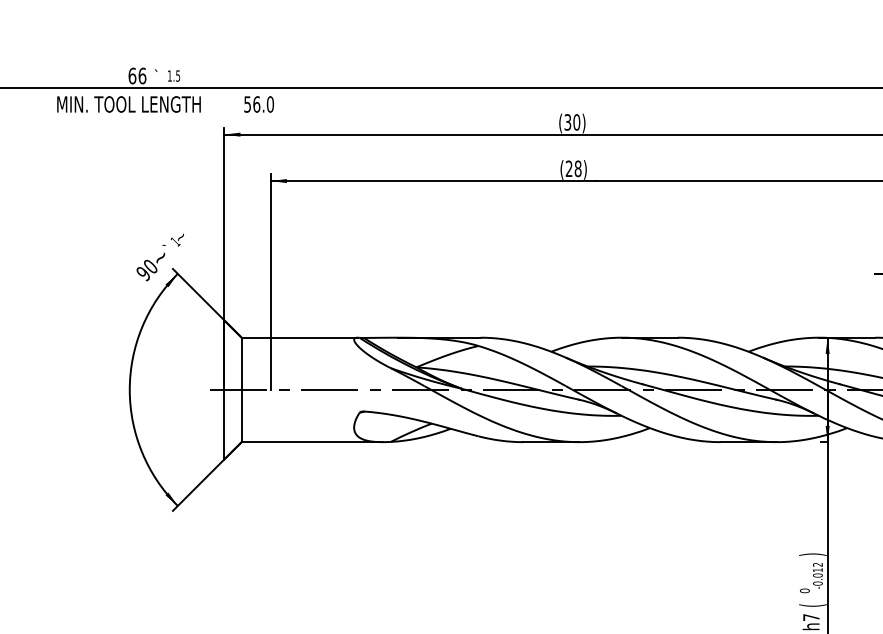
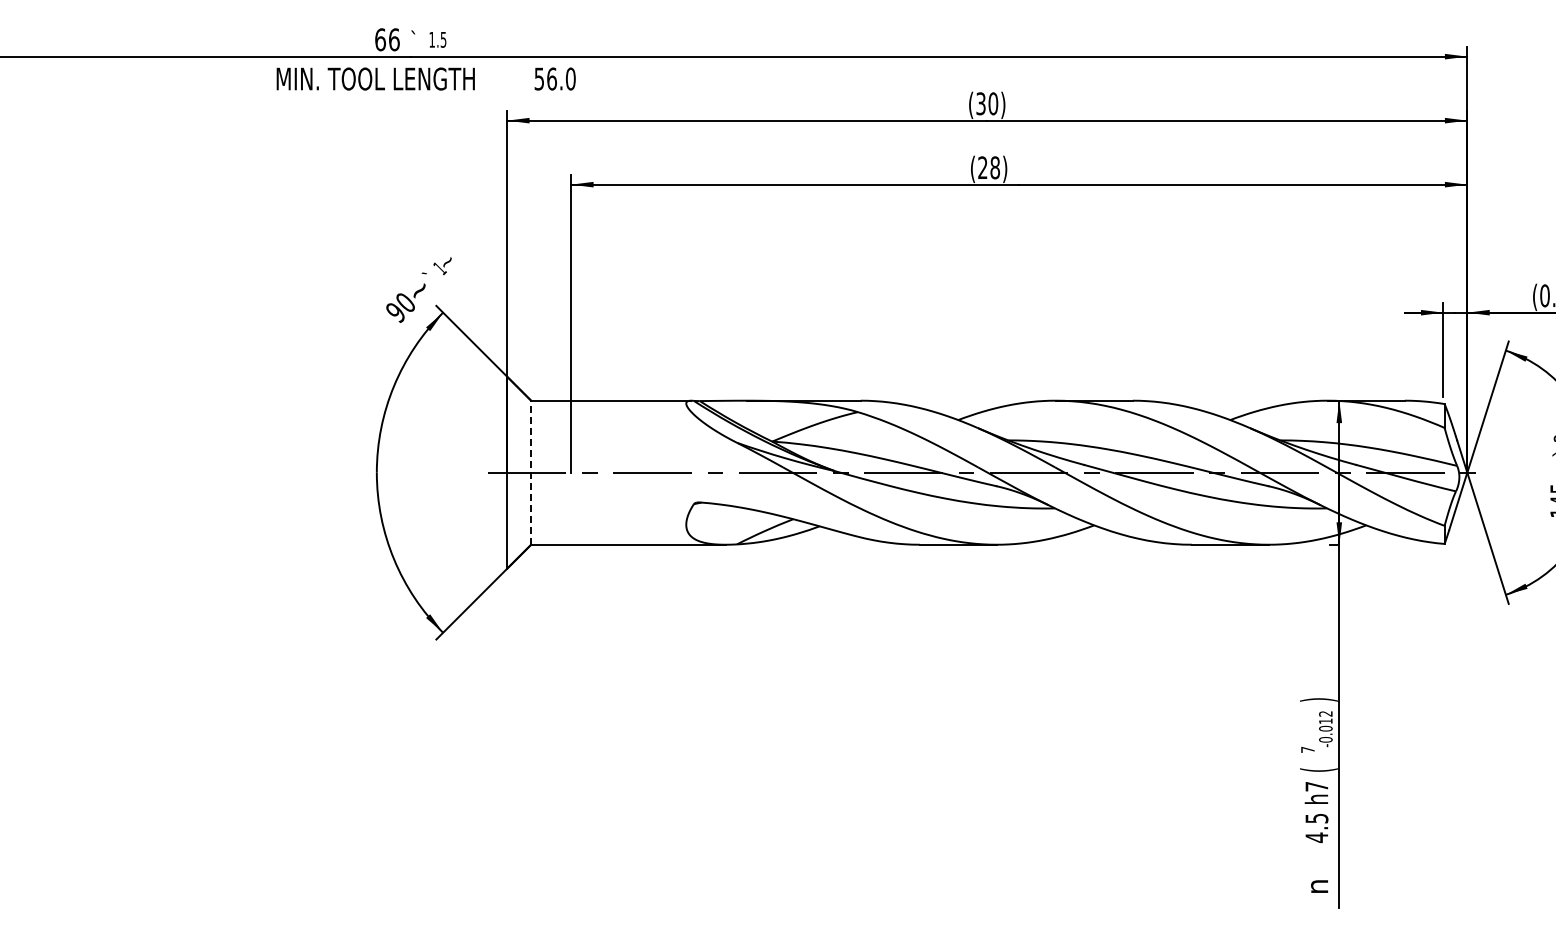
line: (241, 389) -> (531, 472), solid -> dashed
text: (804, 590) -> (1307, 749), 0 -> 7

